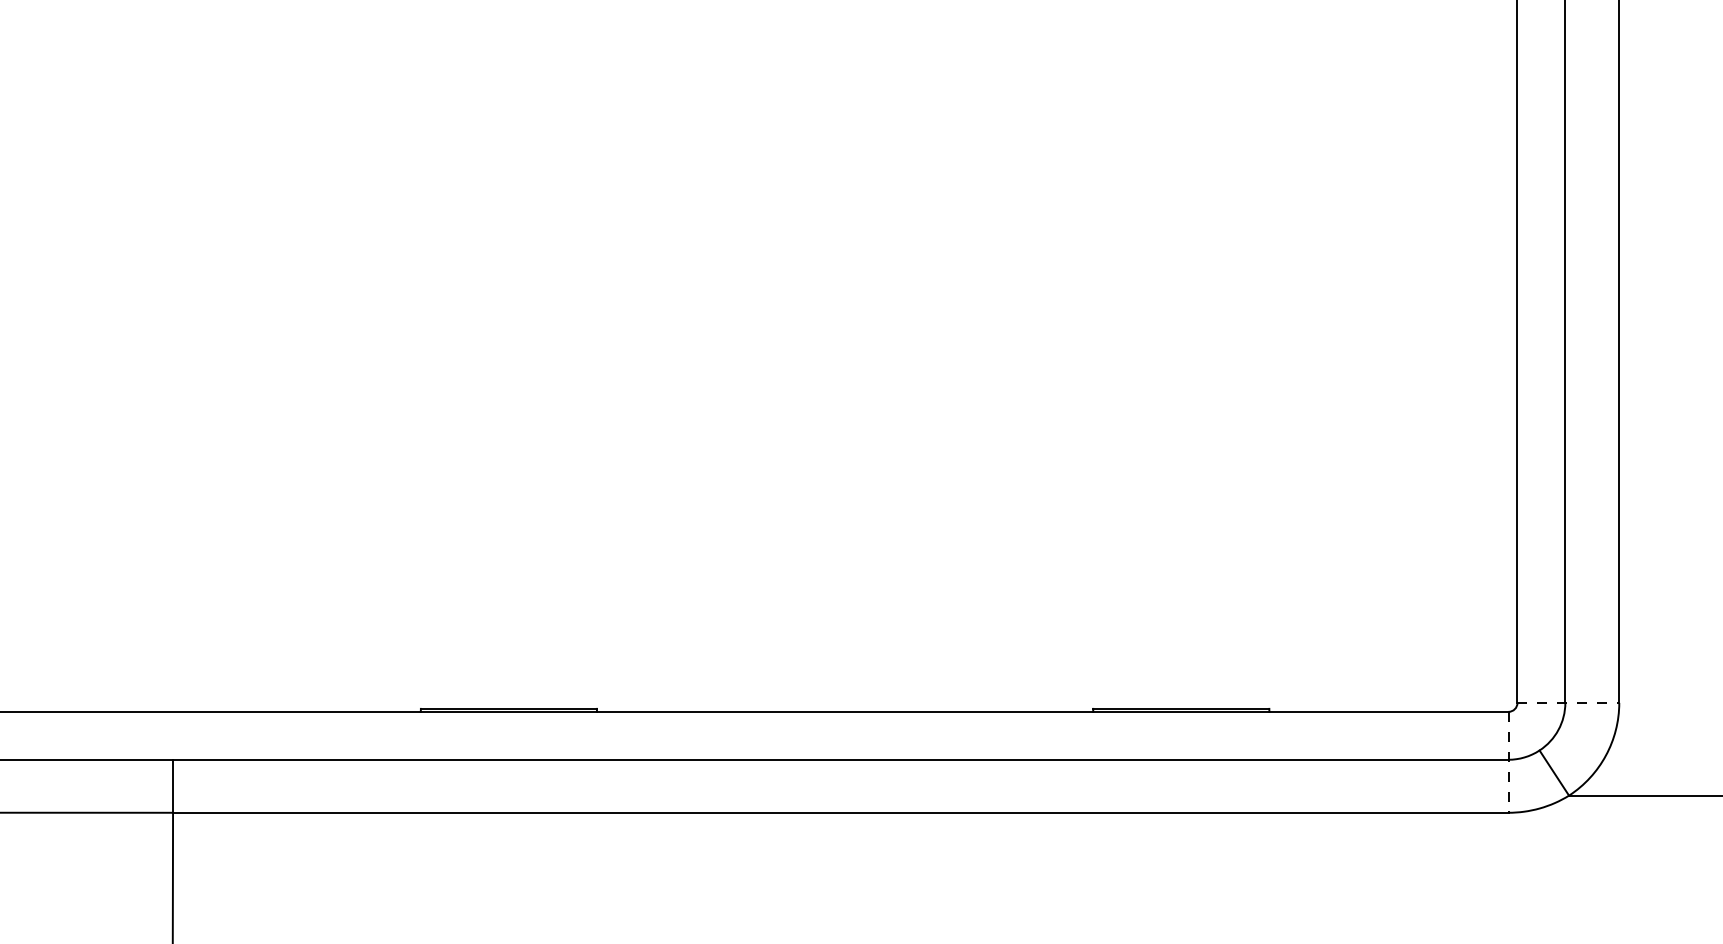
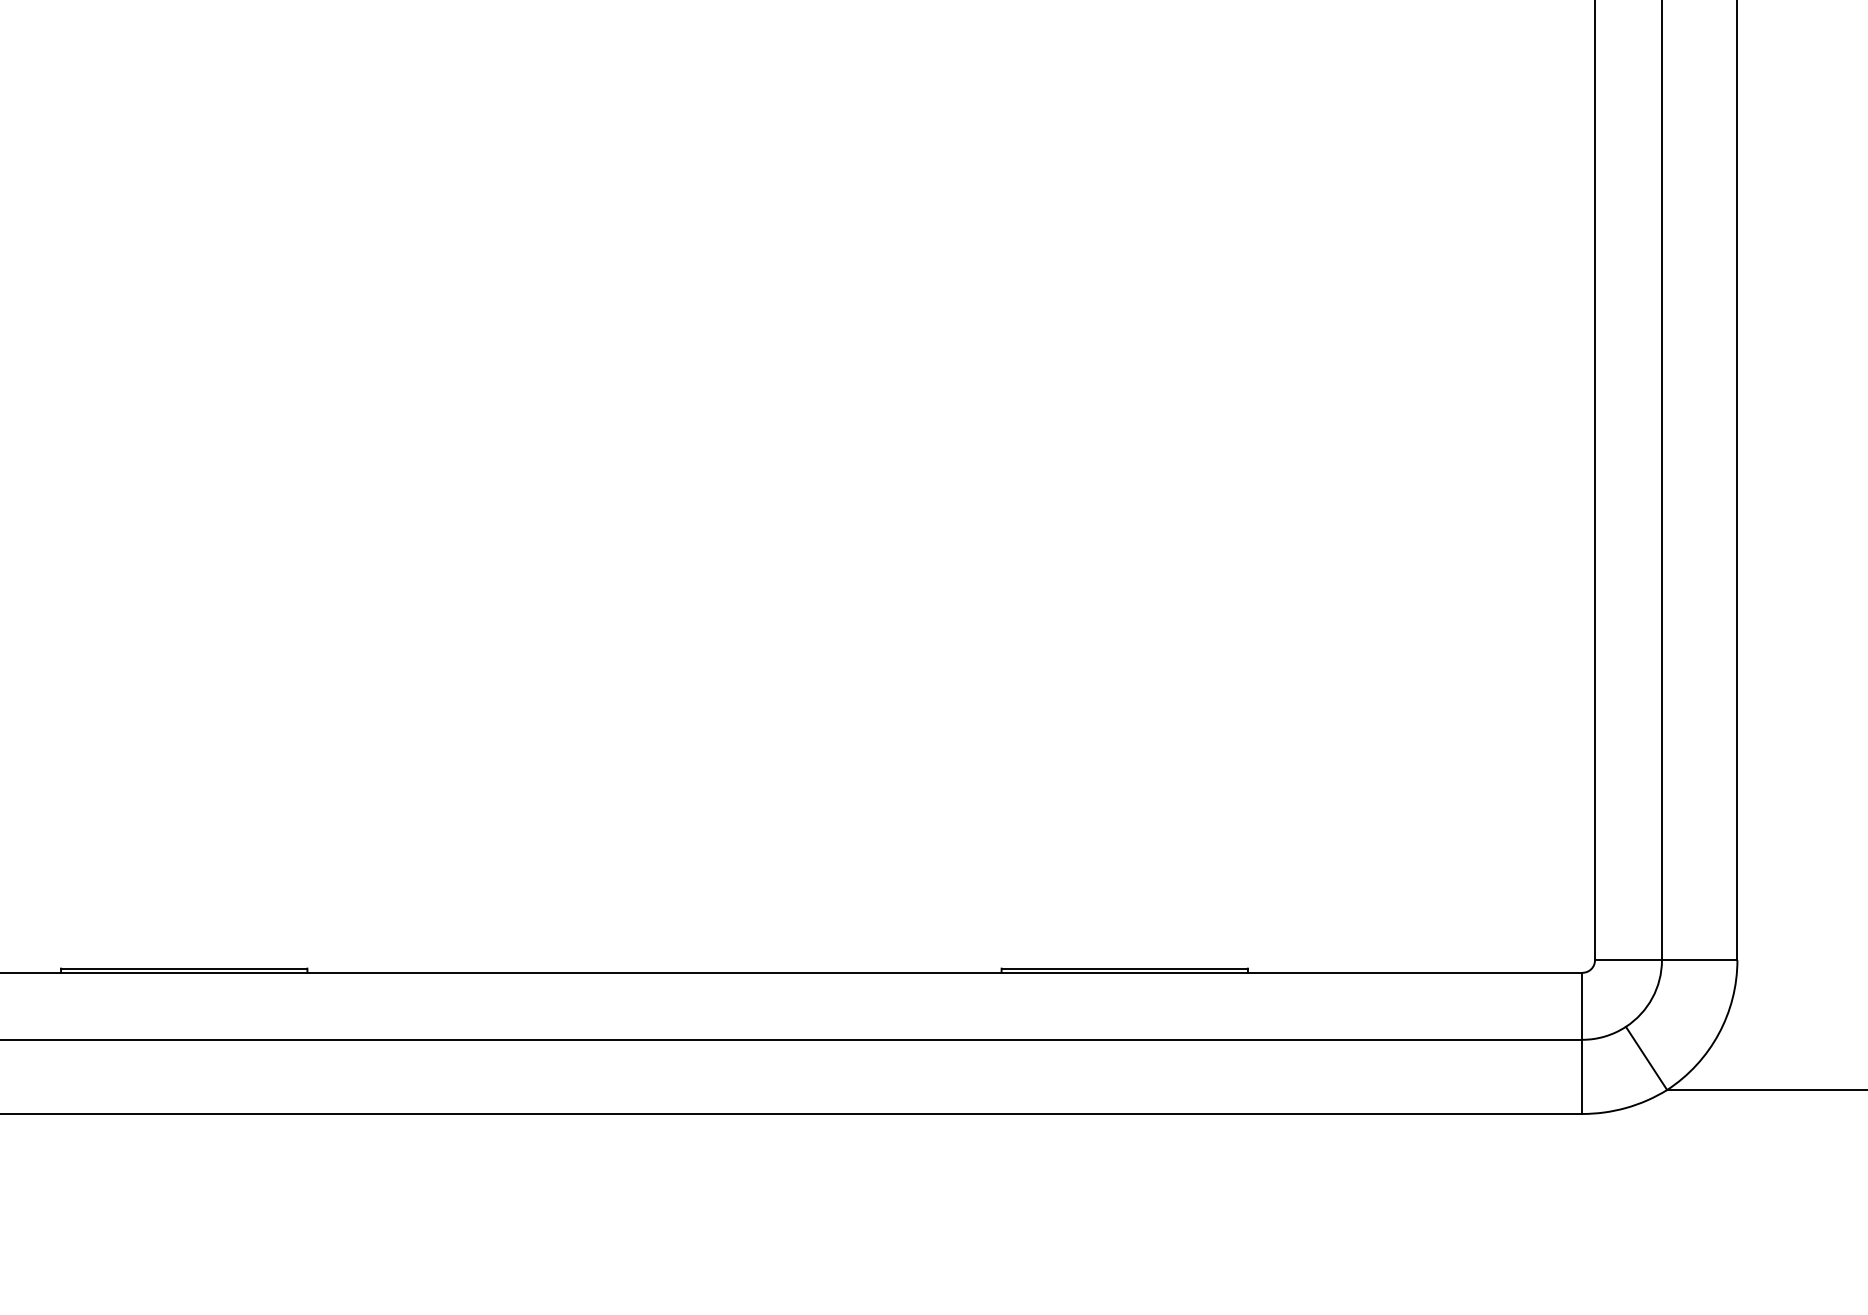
line: (1568, 702) -> (1666, 959), dashed -> solid
line: (1508, 762) -> (1582, 1043), dashed -> solid

